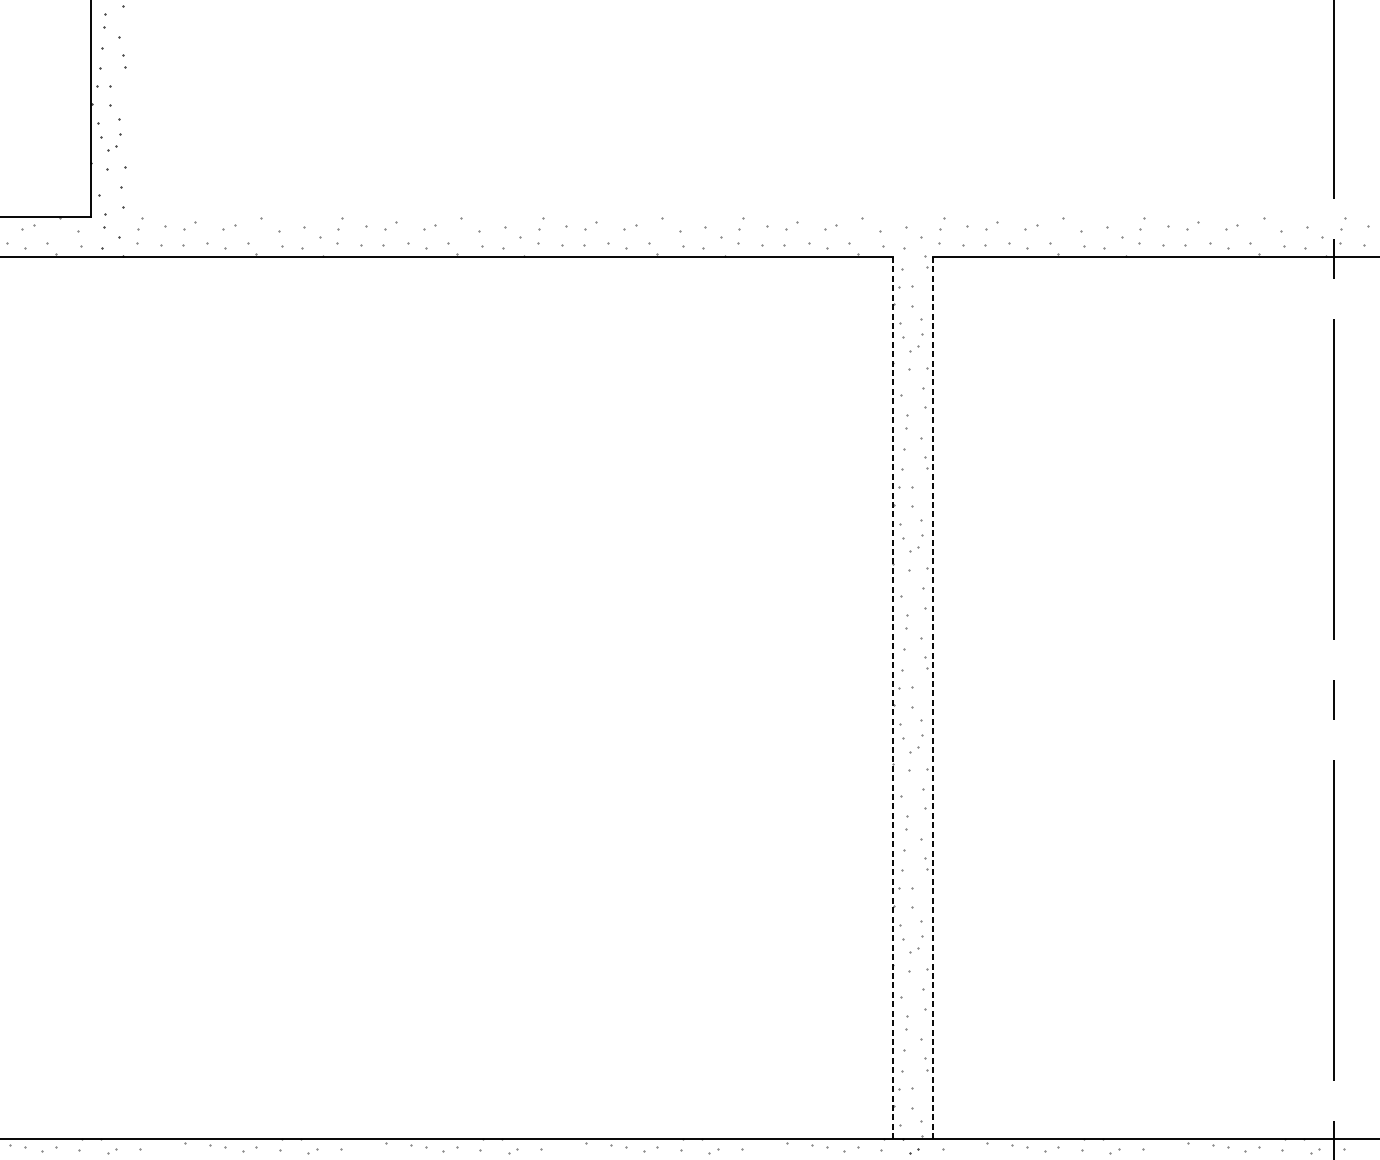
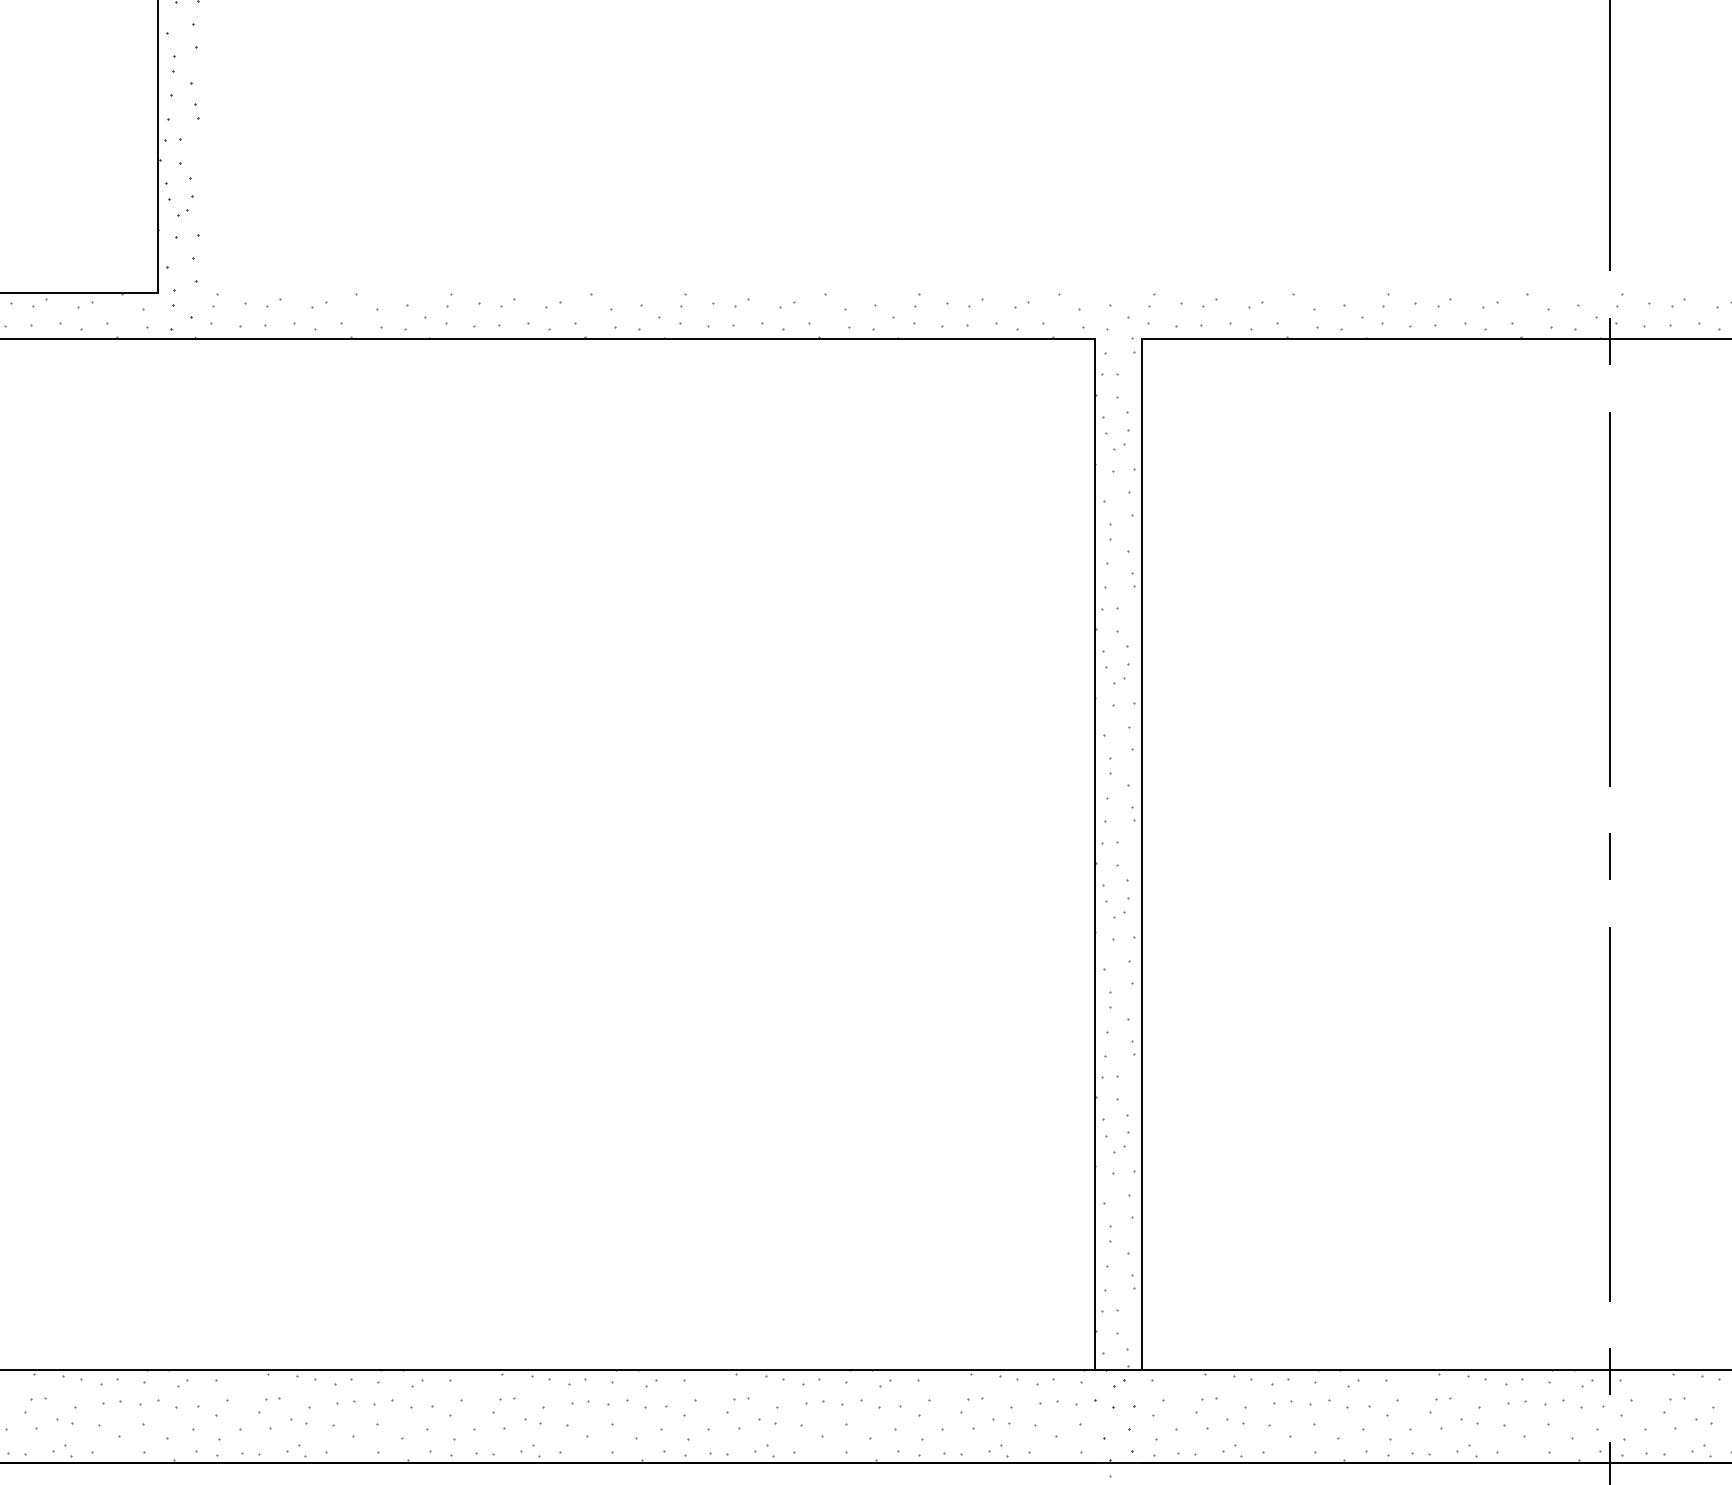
line: (893, 698) -> (1094, 854), dashed -> solid
line: (933, 698) -> (1141, 854), dashed -> solid

